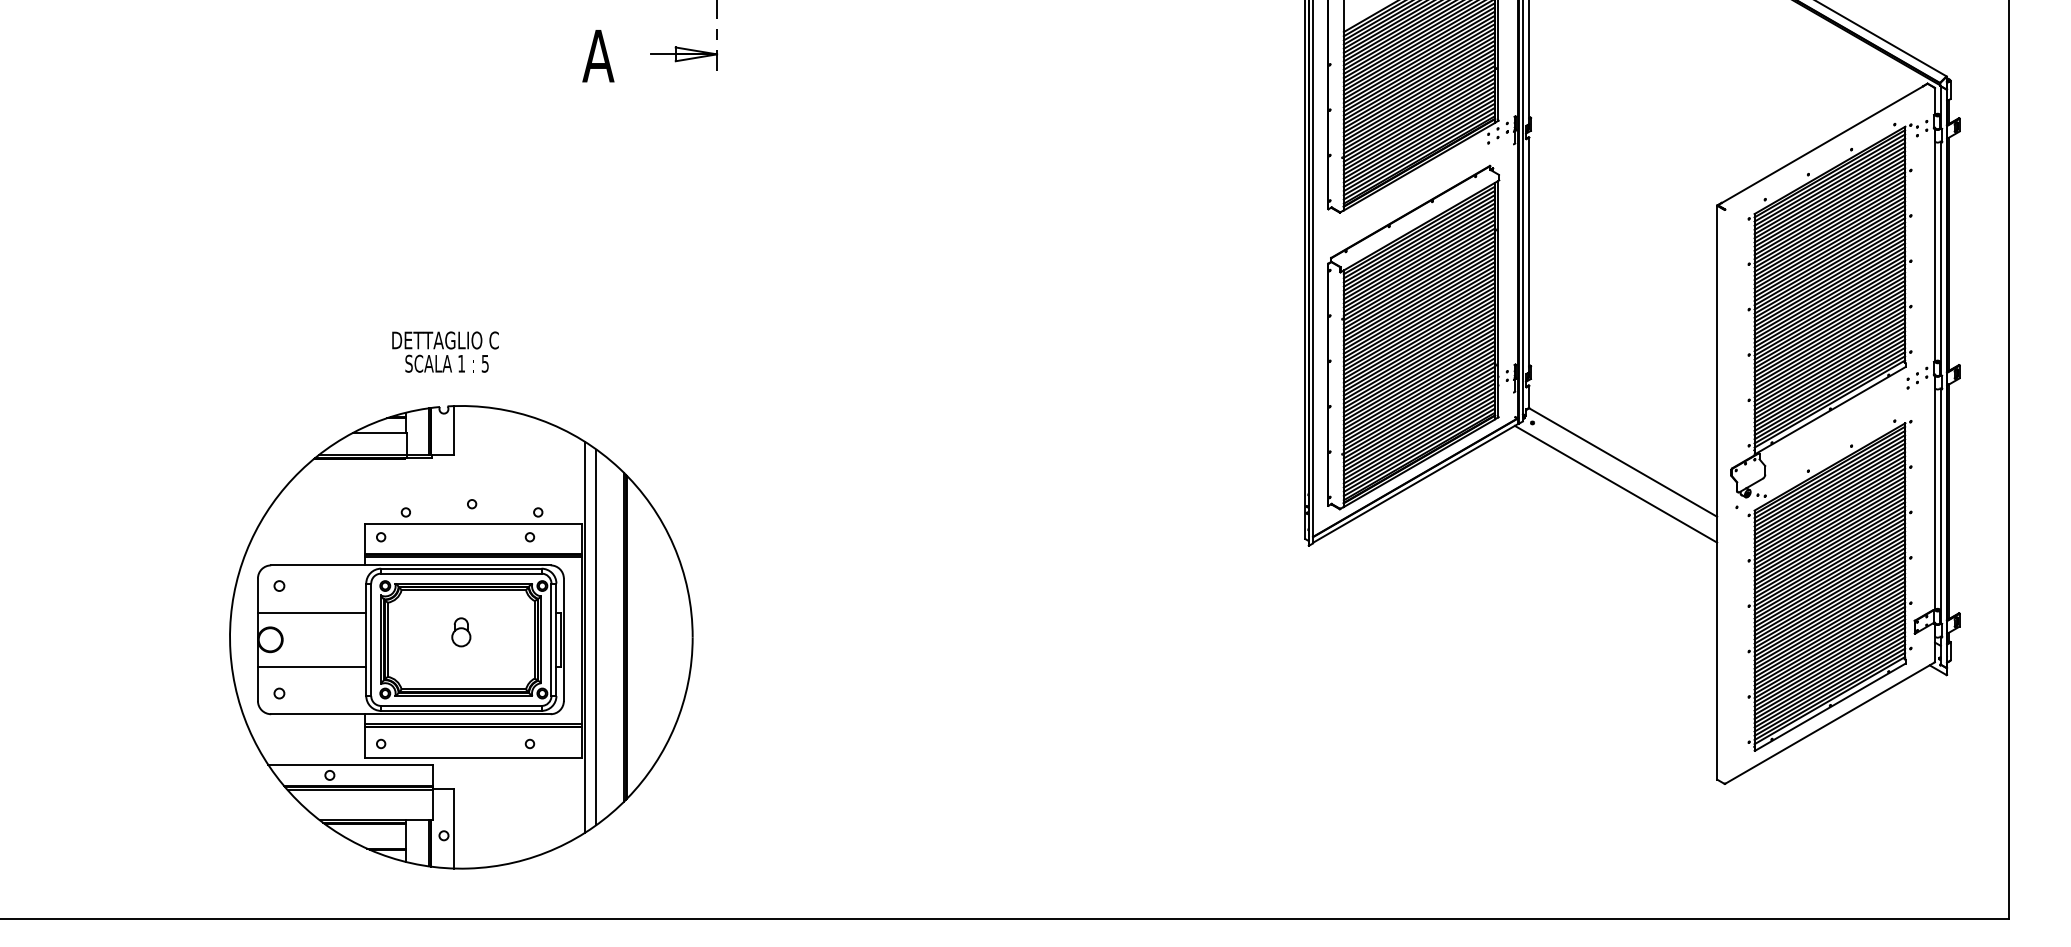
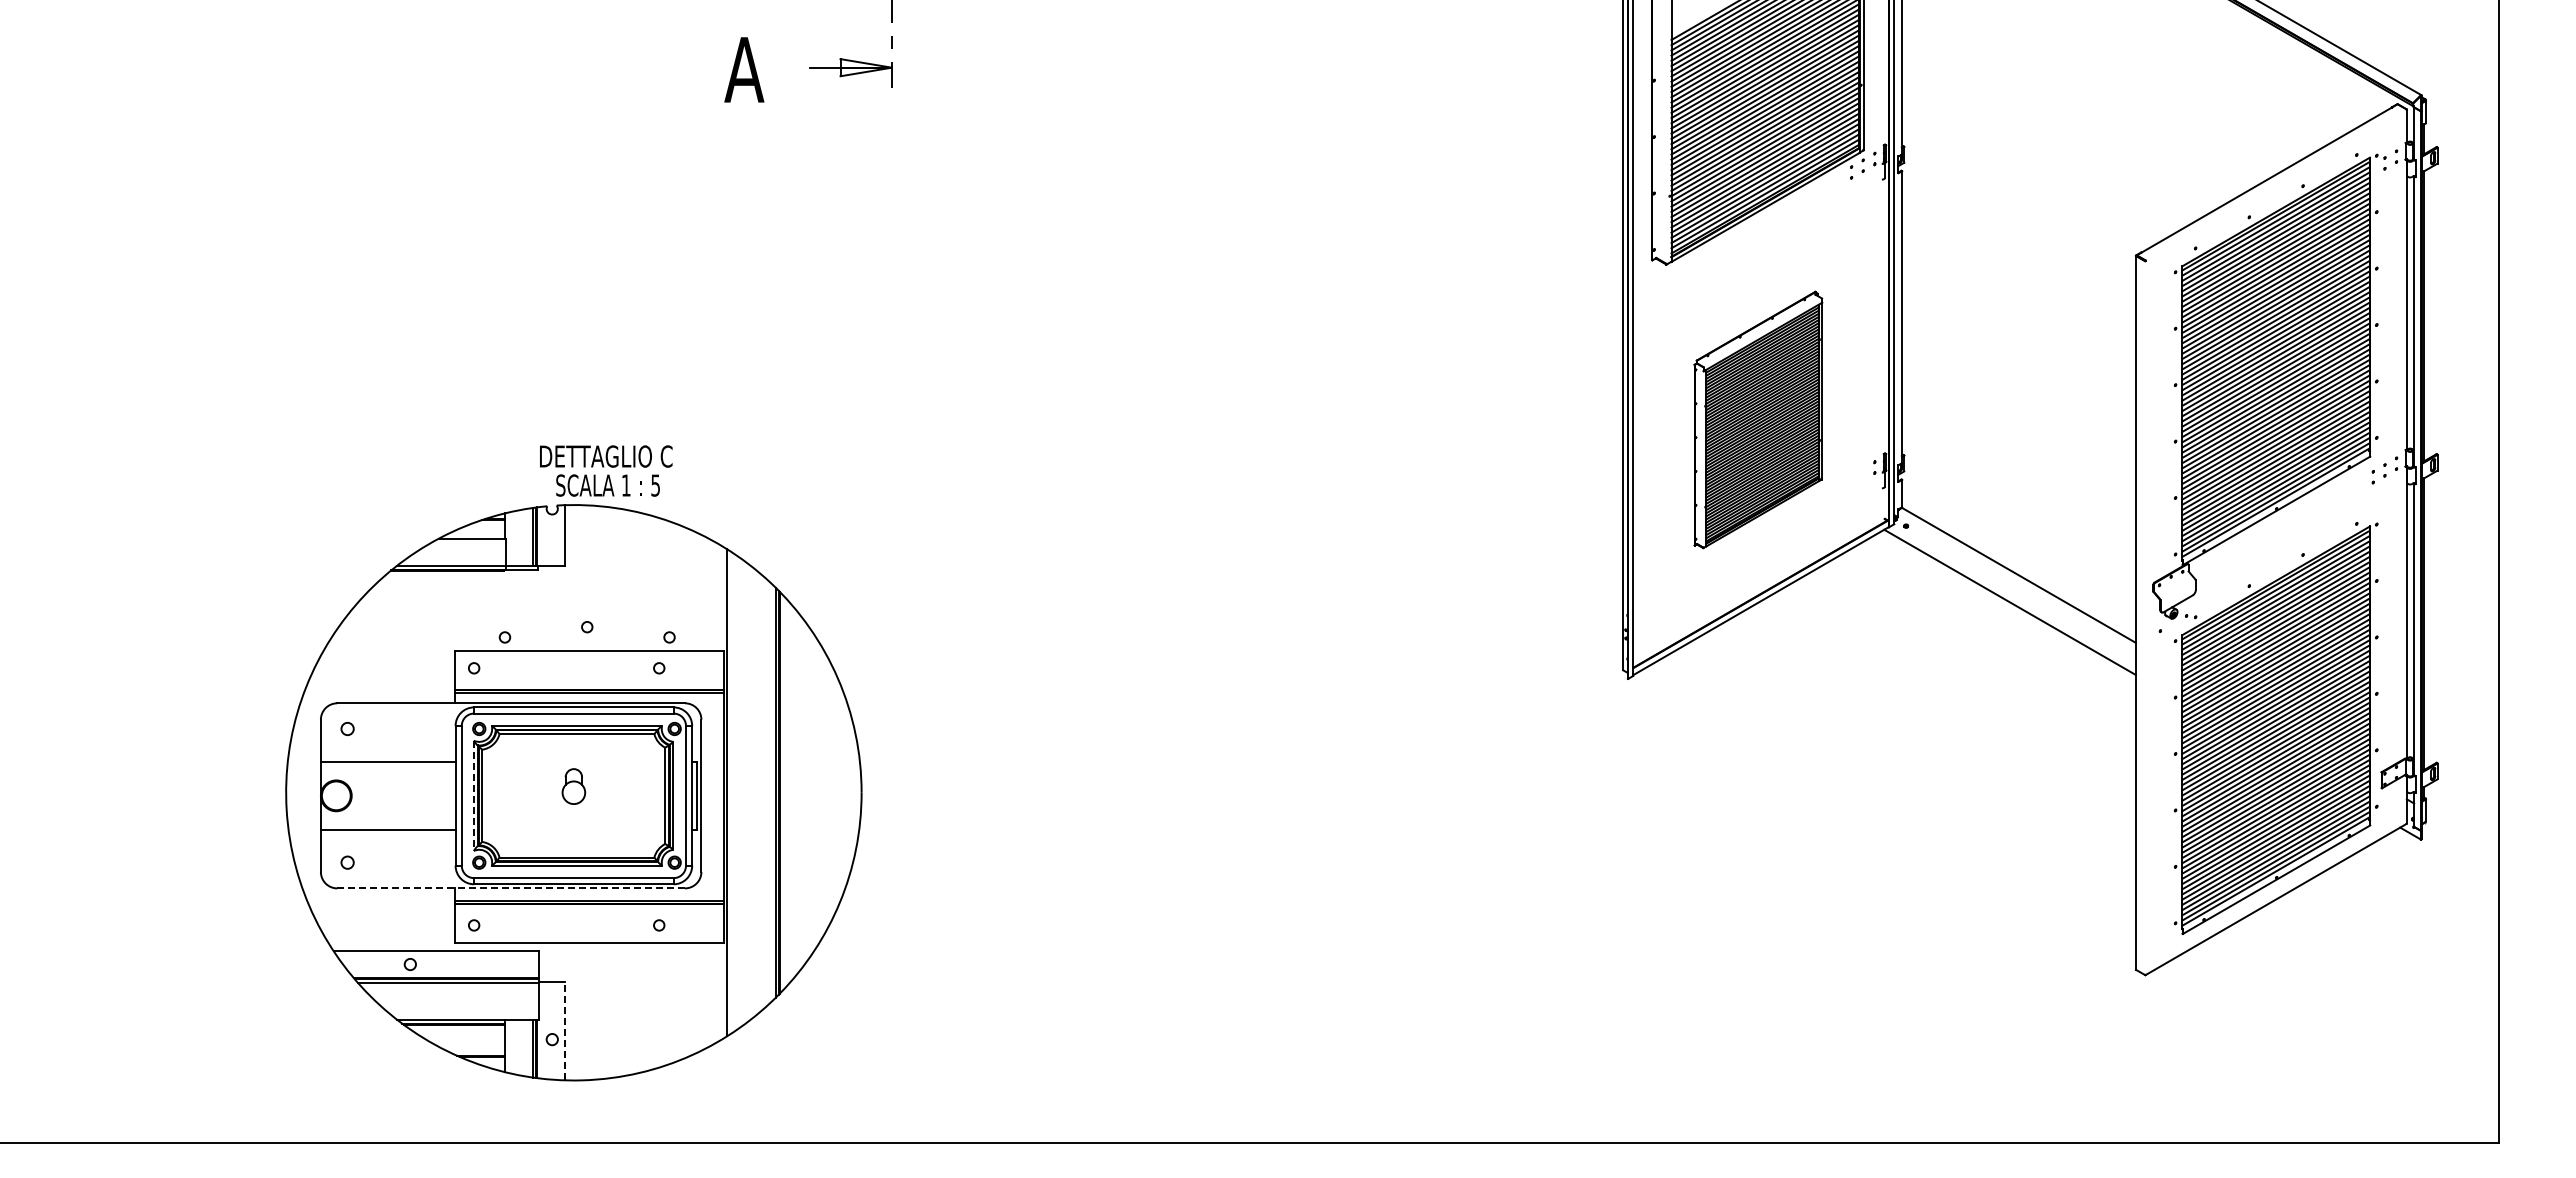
part: (1413, 337) -> (1758, 419), size x0.6
text: (445, 351) -> (606, 470), moved
line: (596, 637) -> (741, 792), removed
line: (380, 640) -> (473, 796), solid -> dashed
line: (411, 714) -> (511, 888), solid -> dashed
line: (453, 828) -> (564, 1030), solid -> dashed

